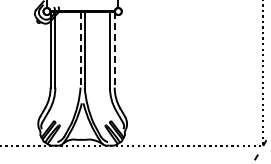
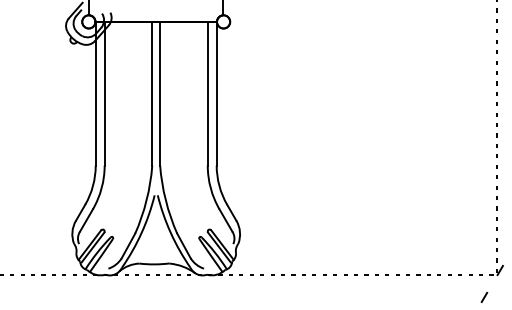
line: (80, 50) -> (152, 95), dashed -> solid
line: (114, 50) -> (216, 95), dashed -> solid

